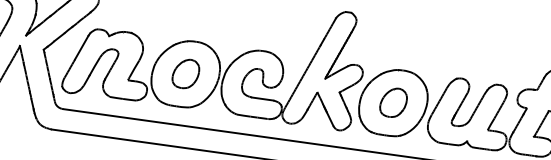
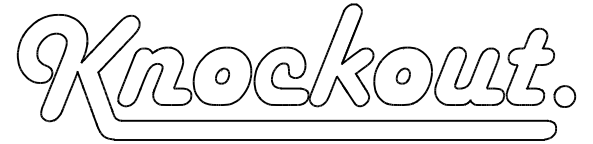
part: (185, 73) -> (222, 75), size x0.6
part: (394, 101) -> (403, 75), size x0.6

